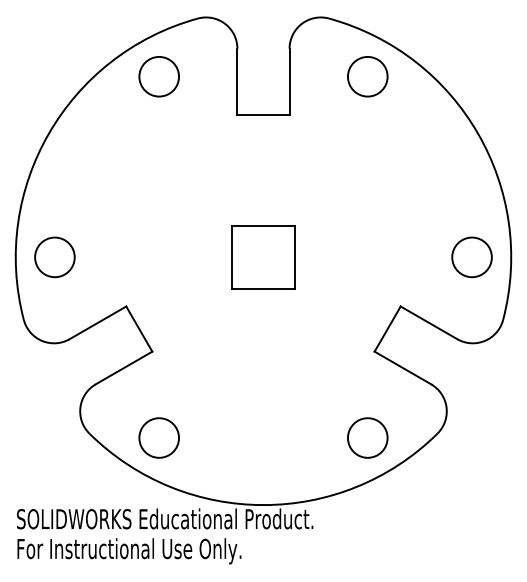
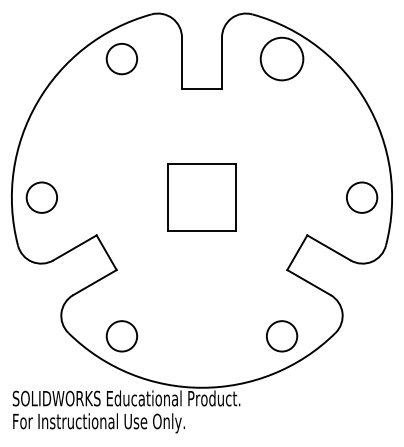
circle: (367, 76) -> (281, 58), size x1.4
part: (263, 257) -> (202, 197), size x1.4

